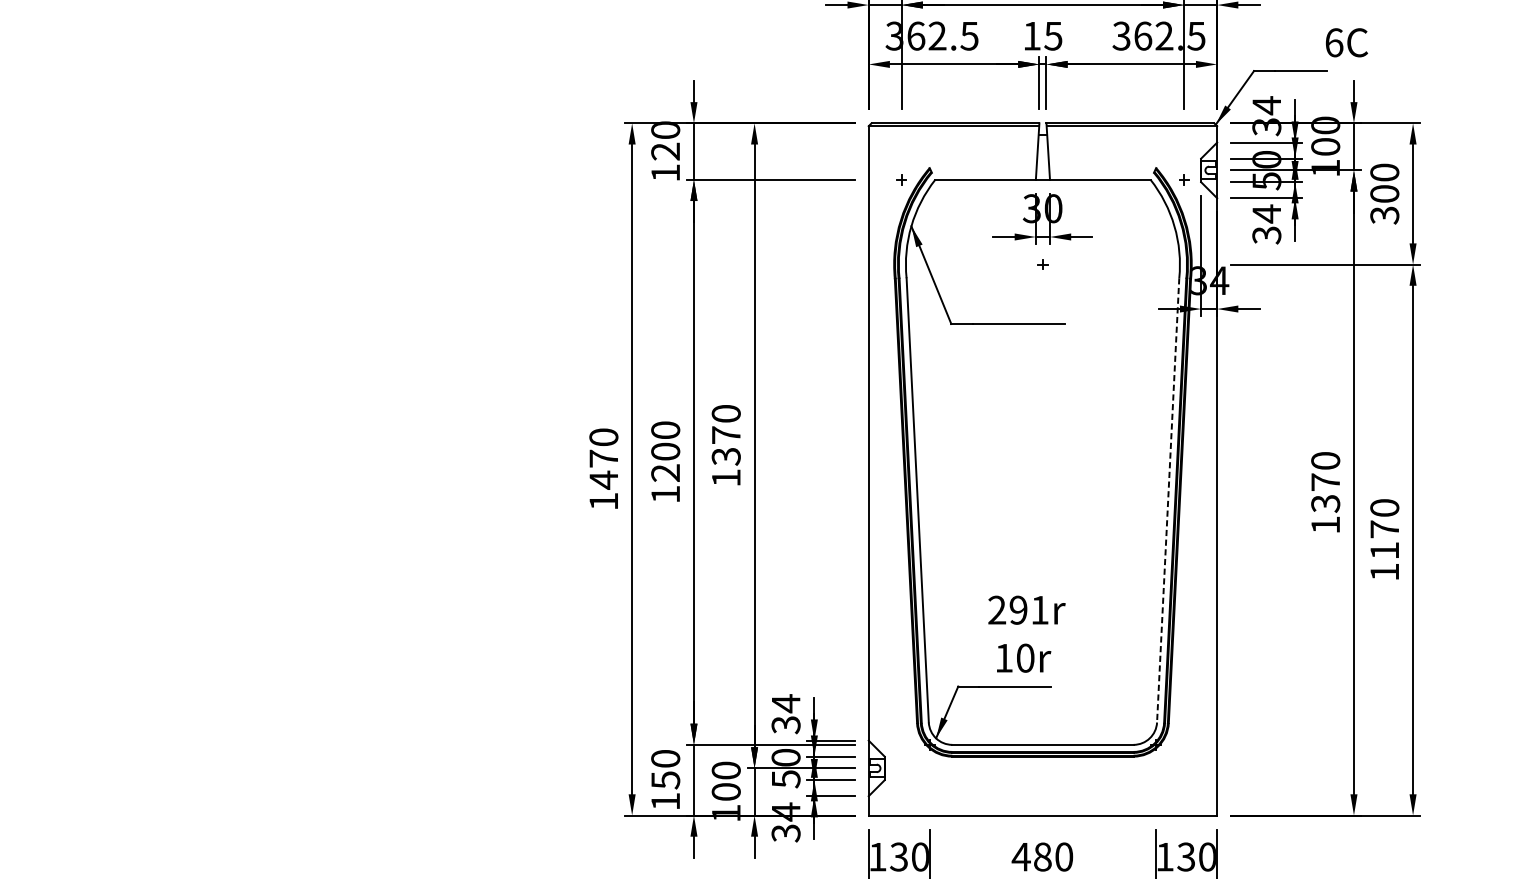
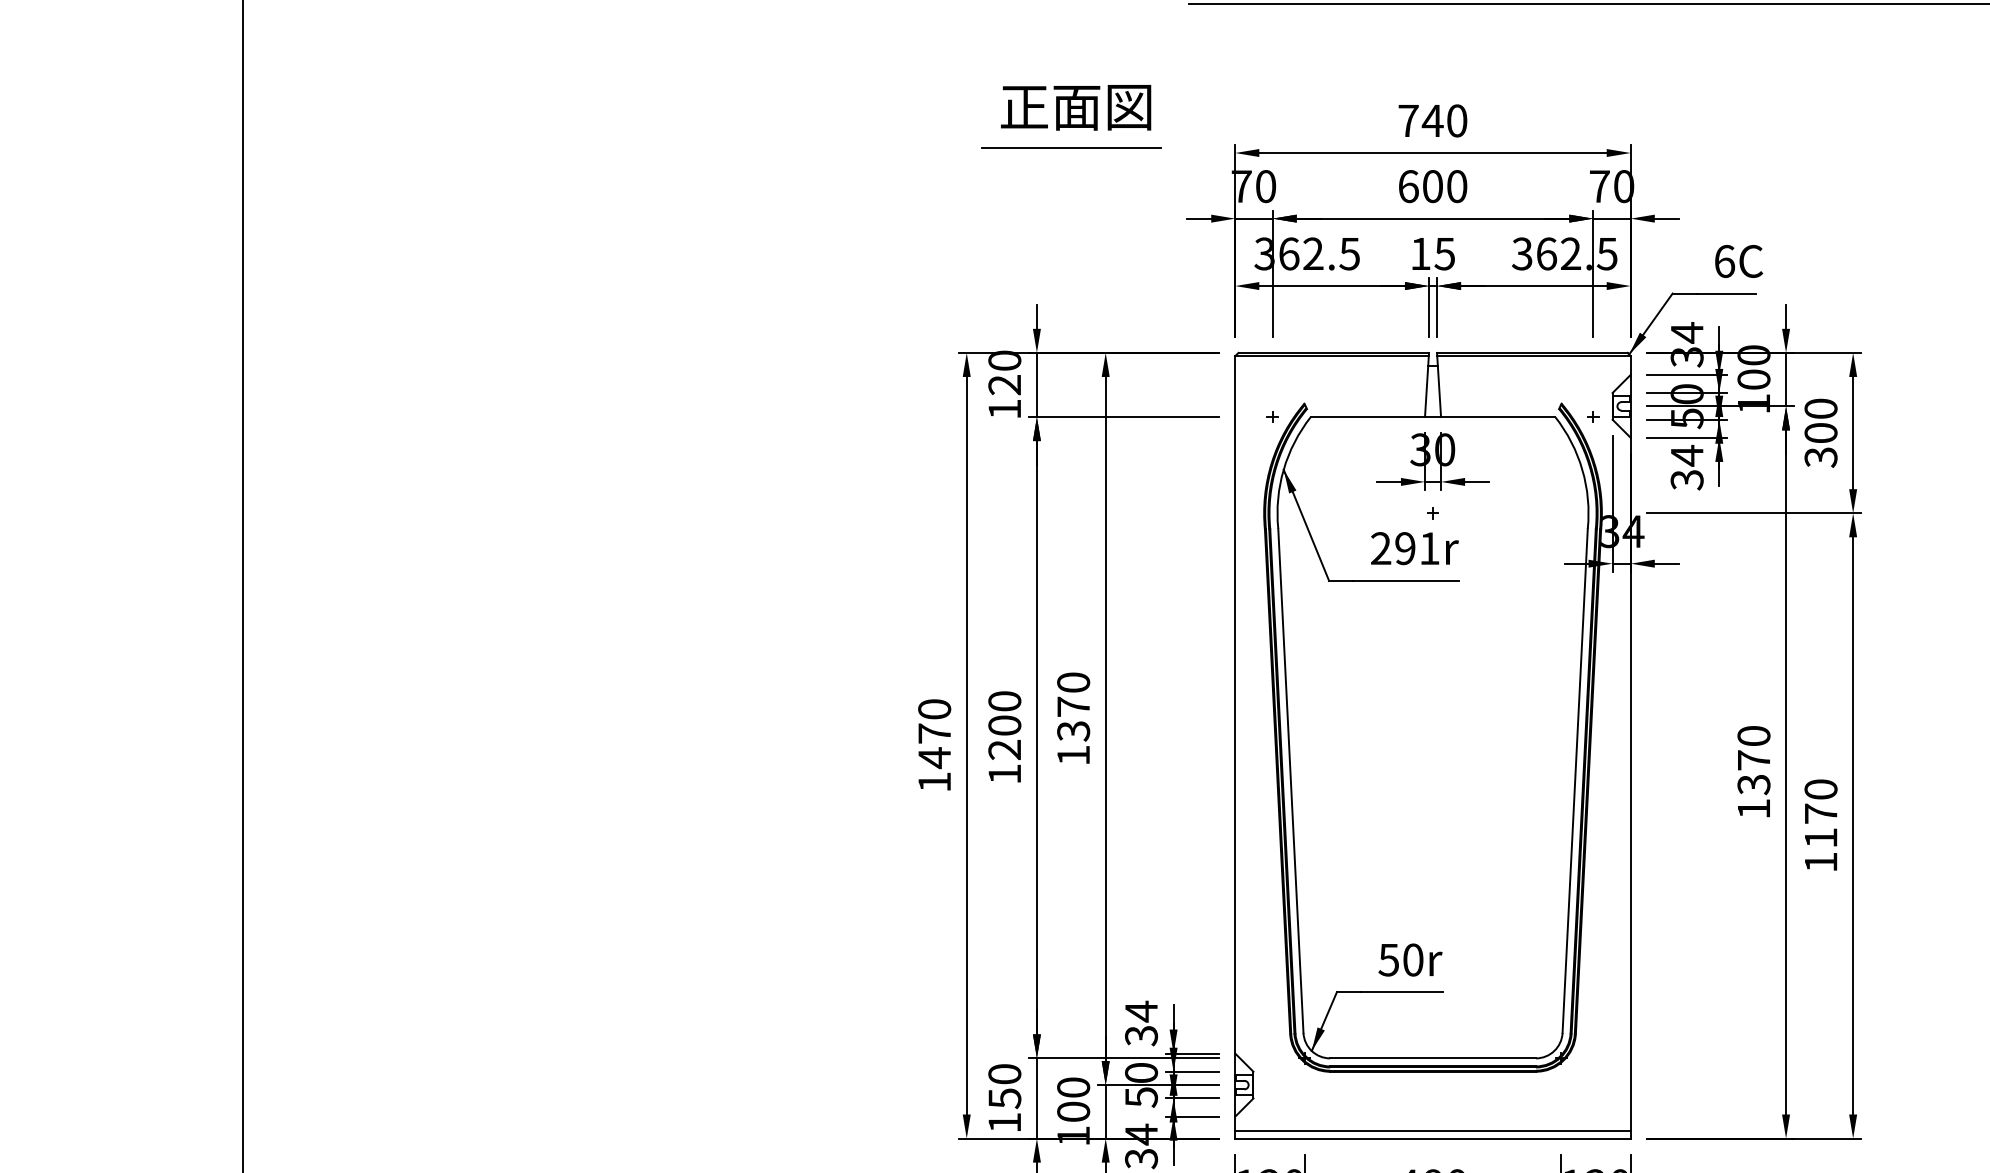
text: (1347, 42) -> (1739, 261), moved
line: (1168, 500) -> (1575, 781), dashed -> solid
text: (1026, 610) -> (1414, 548), moved
text: (1003, 658) -> (1388, 960), 10r -> 50r
line: (1042, 808) -> (1432, 1130), added

